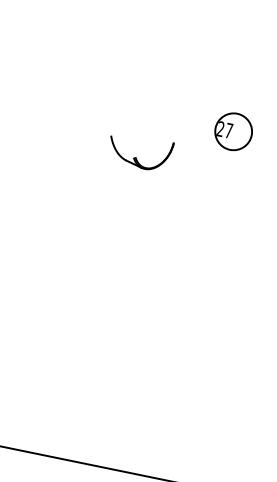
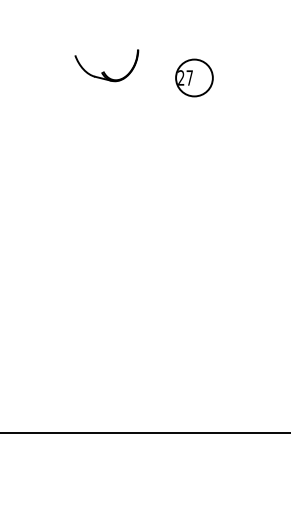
part: (136, 157) -> (104, 71), moved

